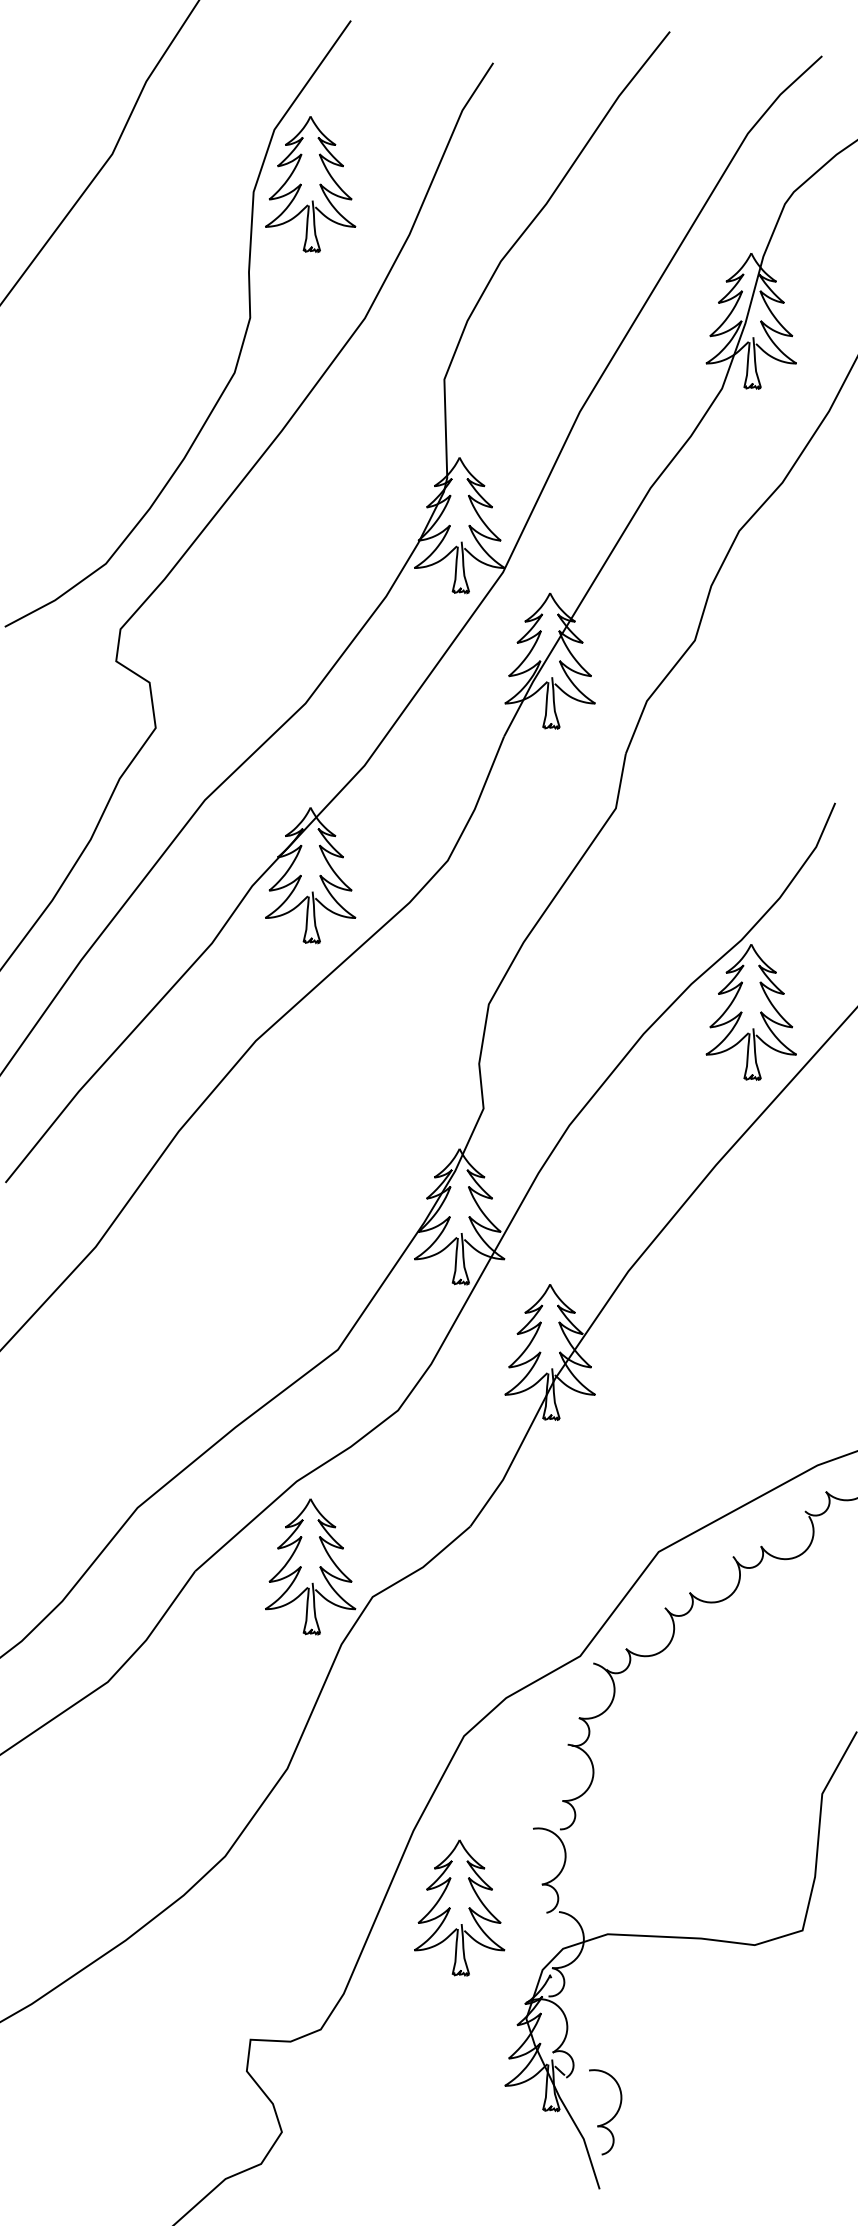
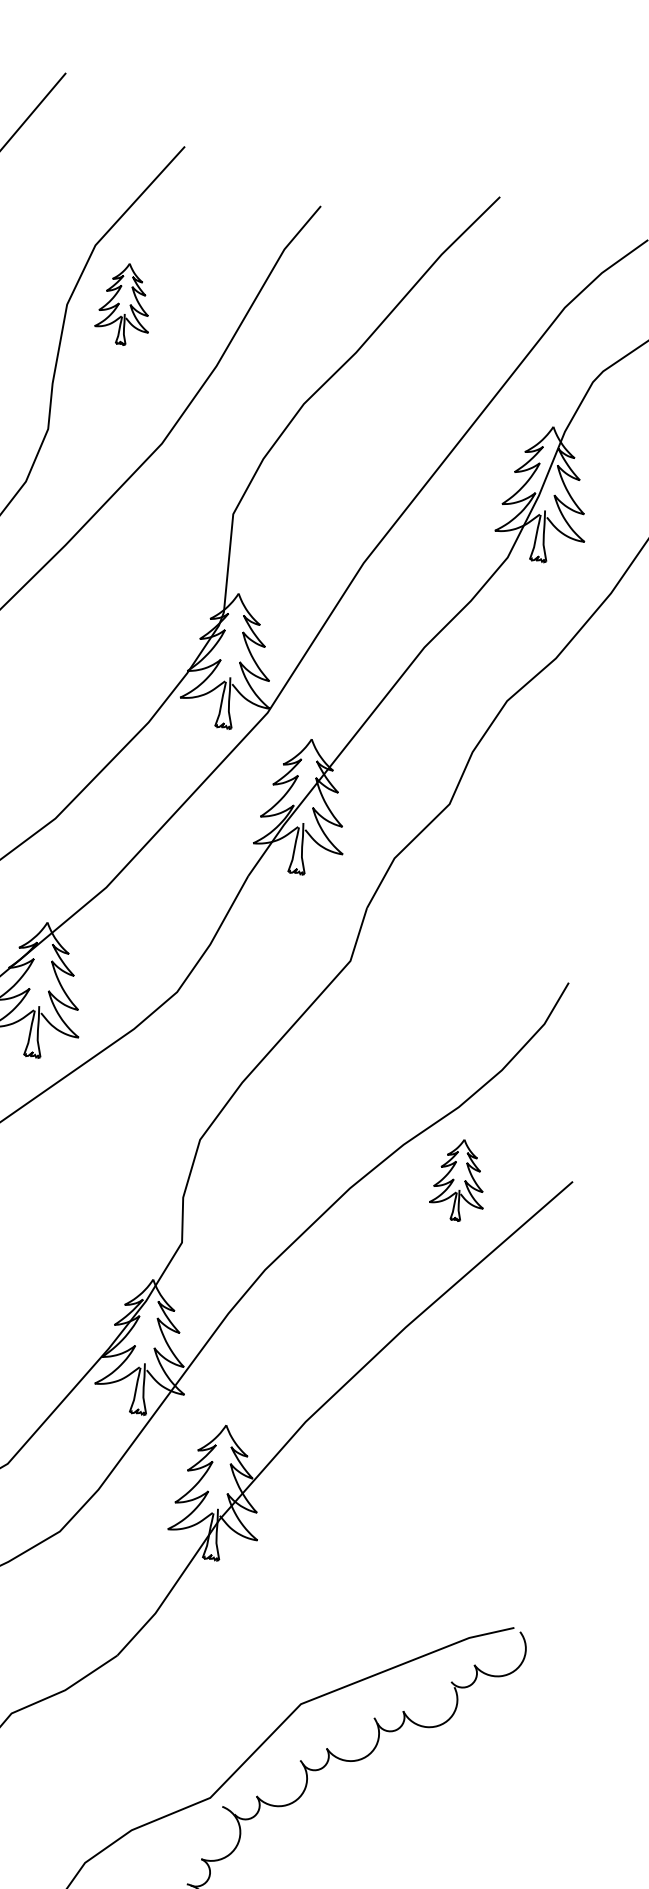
part: (310, 184) -> (124, 304), size x0.6
part: (750, 1012) -> (458, 1180), size x0.6

